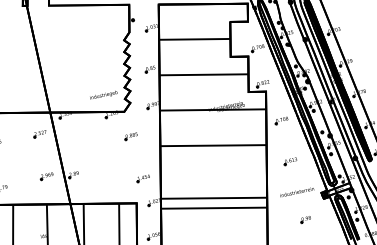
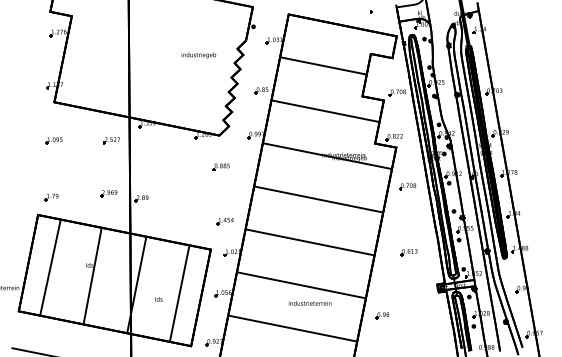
text: (103, 95) -> (198, 55), moved
part: (290, 161) -> (408, 252), moved
text: (296, 192) -> (309, 303), moved
line: (213, 198) -> (301, 285), moved
line: (213, 208) -> (309, 242), moved
part: (305, 219) -> (382, 315), moved

